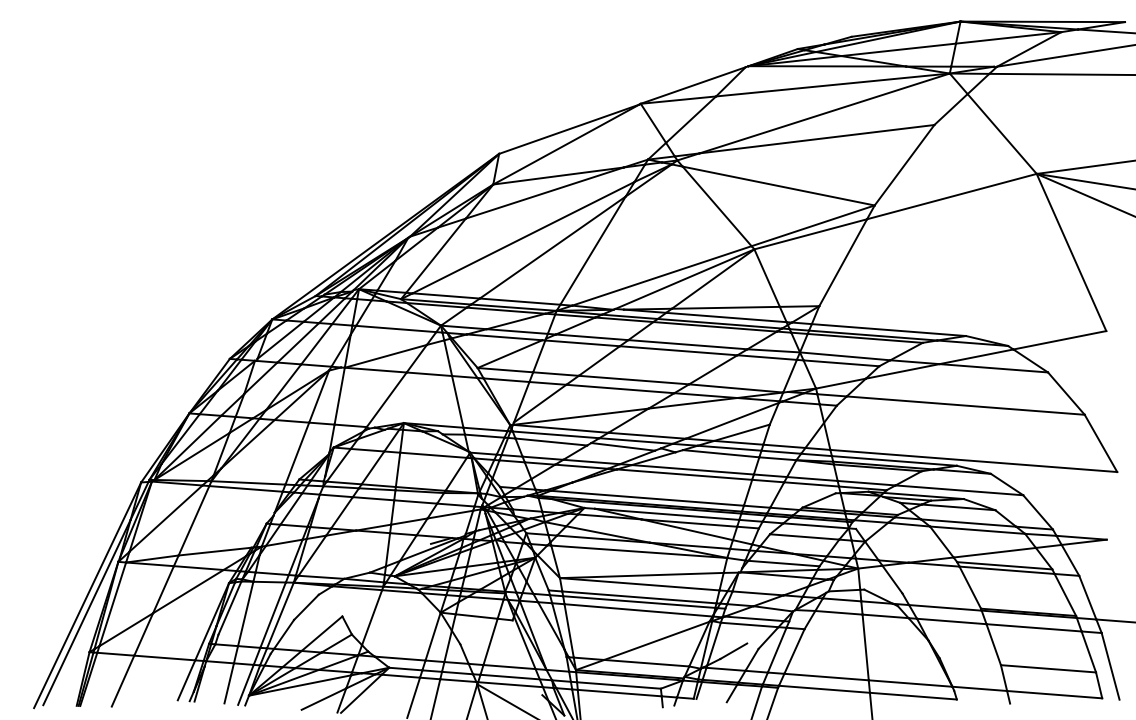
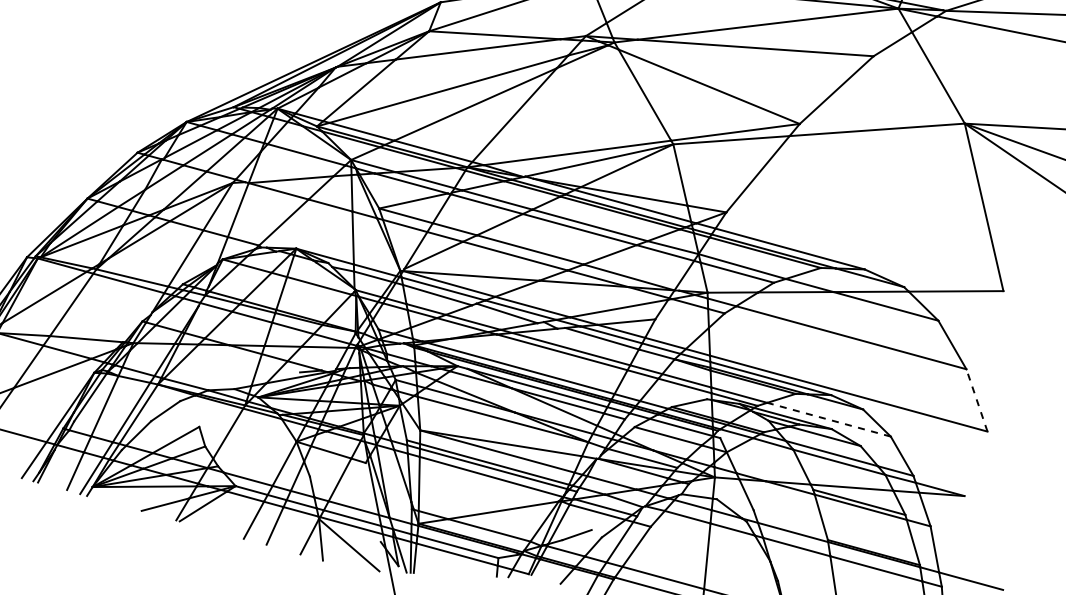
line: (1100, 443) -> (976, 400), solid -> dashed
line: (958, 490) -> (828, 419), solid -> dashed

